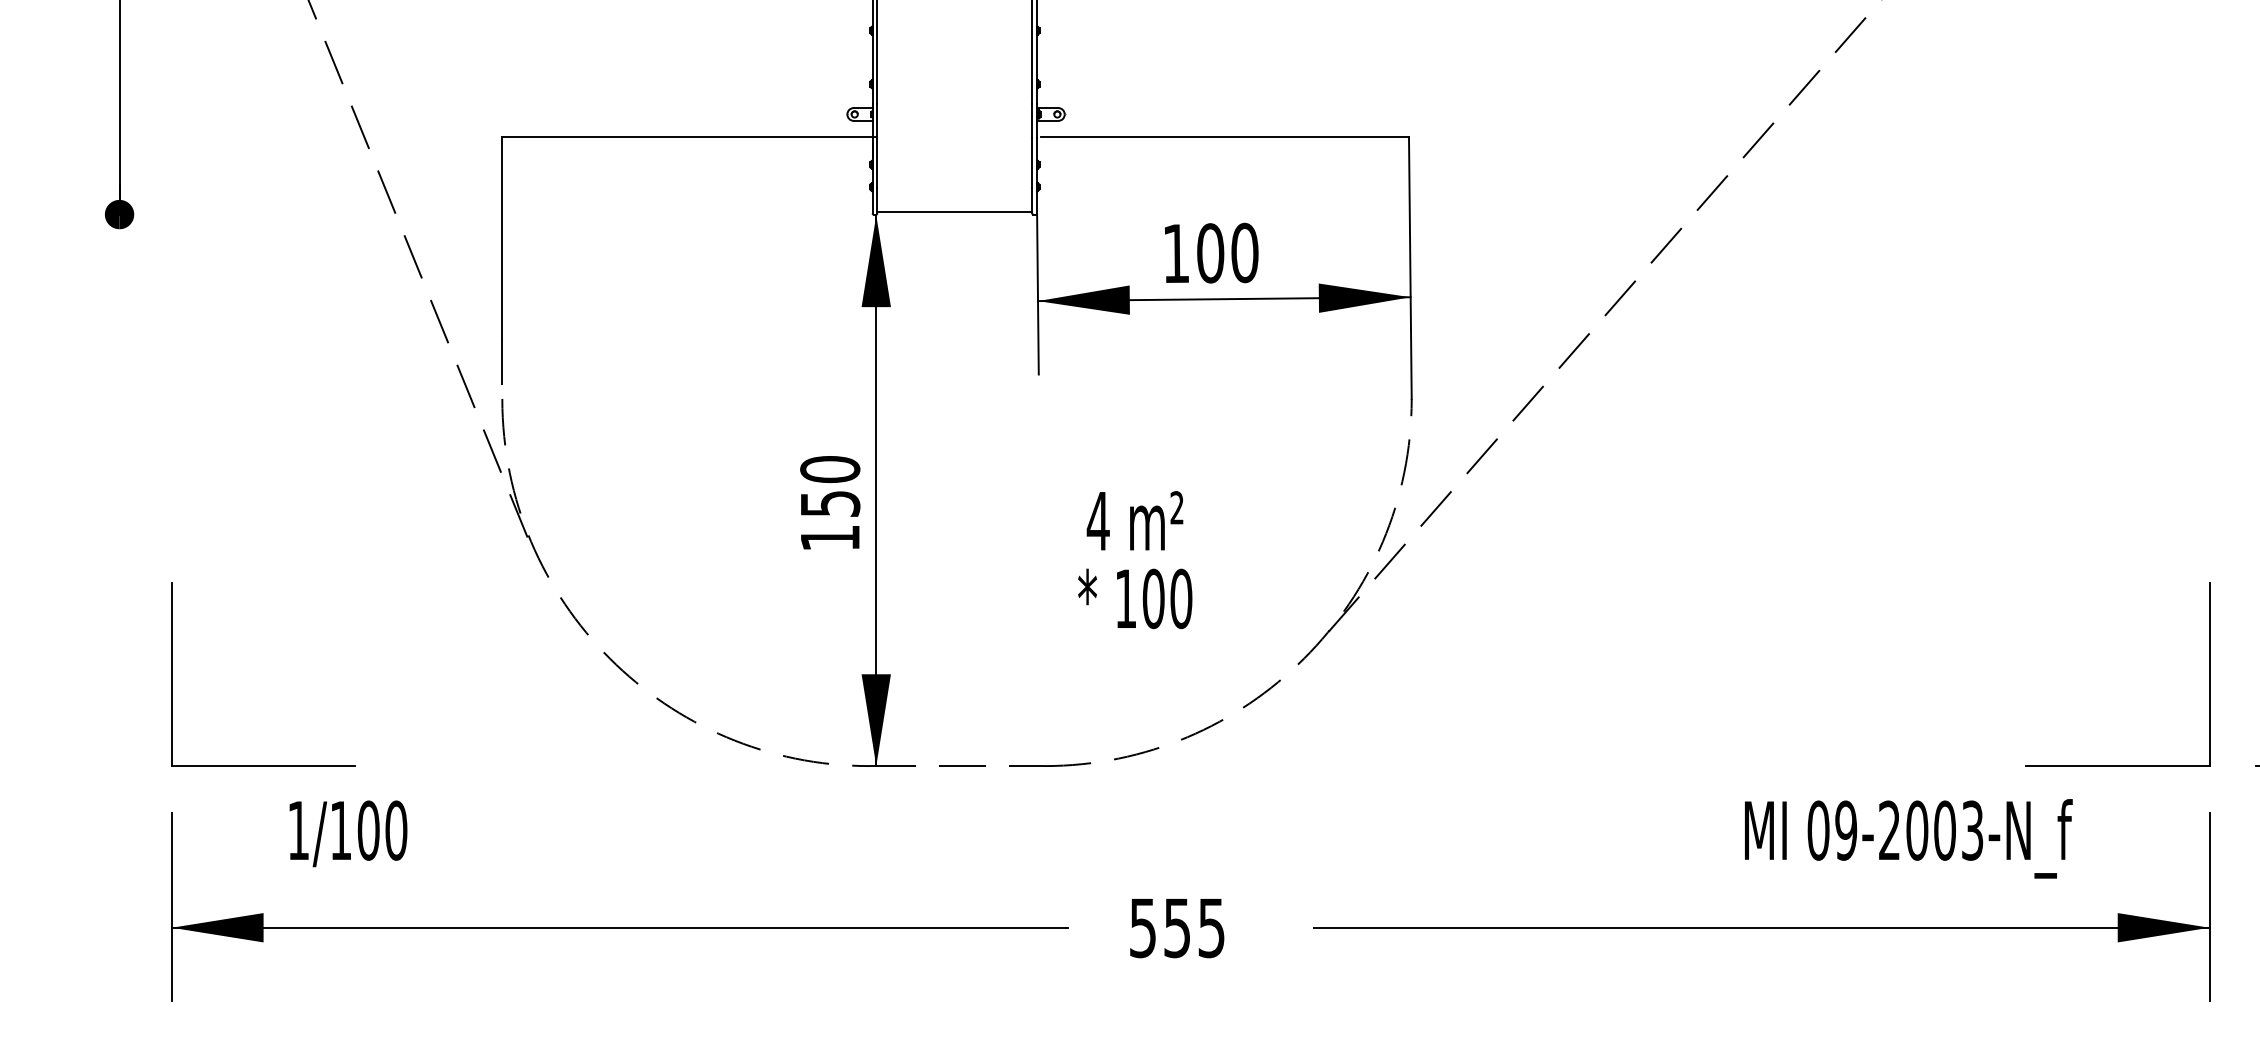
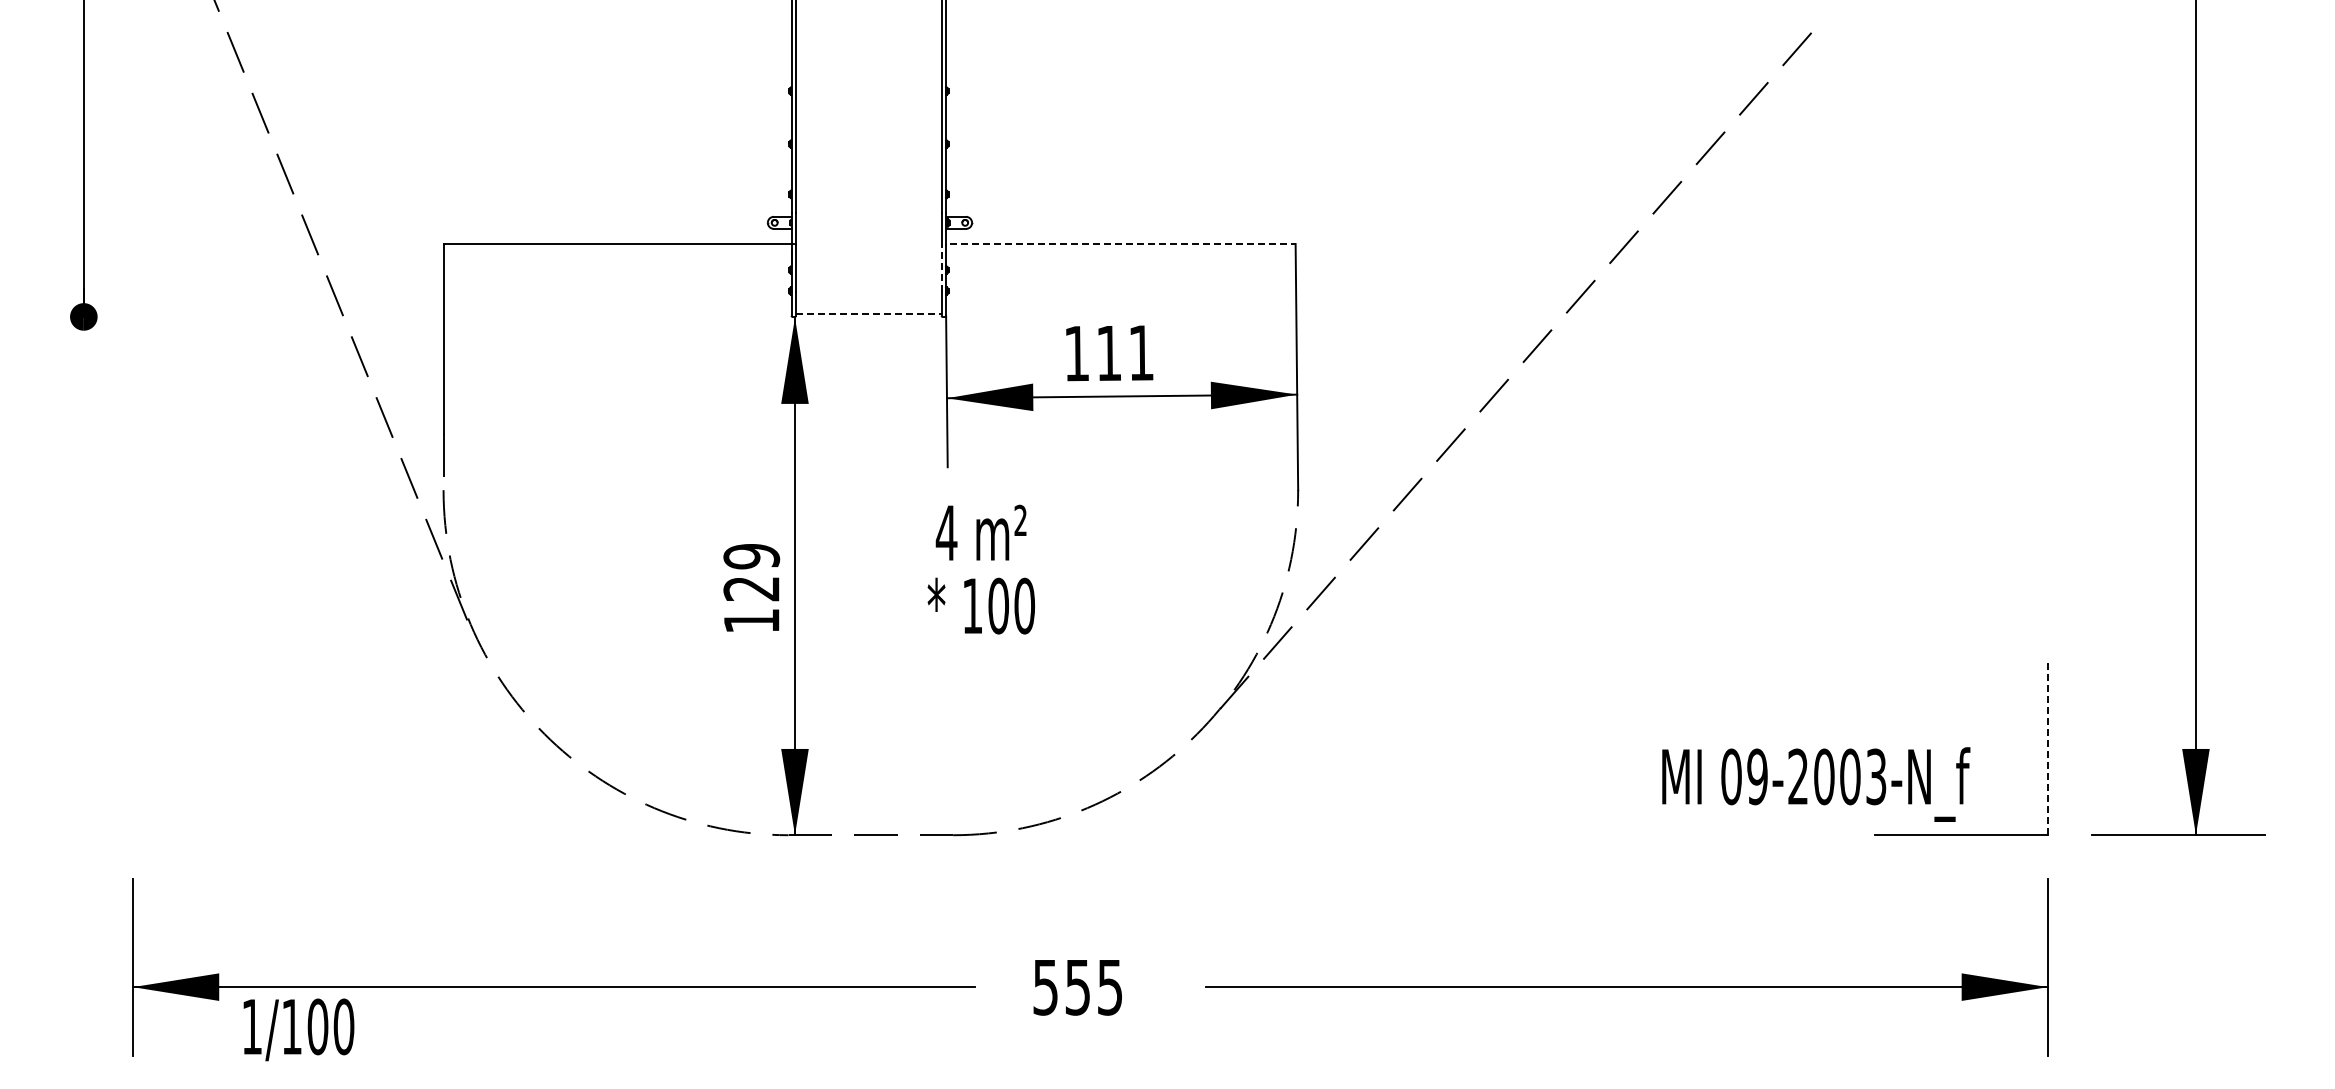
line: (1224, 137) -> (1122, 244), solid -> dashed
line: (1032, 163) -> (941, 268), solid -> dashed
line: (954, 211) -> (868, 314), solid -> dashed
text: (1227, 252) -> (1125, 352), 100 -> 111
text: (829, 486) -> (751, 572), 150 -> 129
text: (1134, 559) -> (980, 569), moved
part: (172, 673) -> (133, 748), removed
line: (2209, 674) -> (2047, 749), solid -> dashed
text: (347, 833) -> (298, 1029), moved
text: (1908, 838) -> (1816, 784), moved

